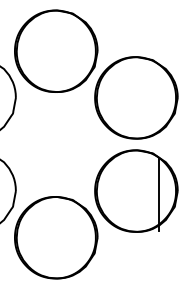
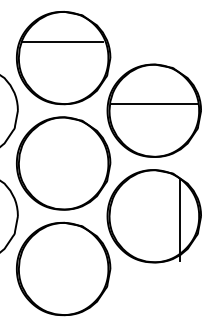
line: (55, 37) -> (62, 42), added
line: (136, 92) -> (154, 104), added
part: (56, 144) -> (63, 163), added

